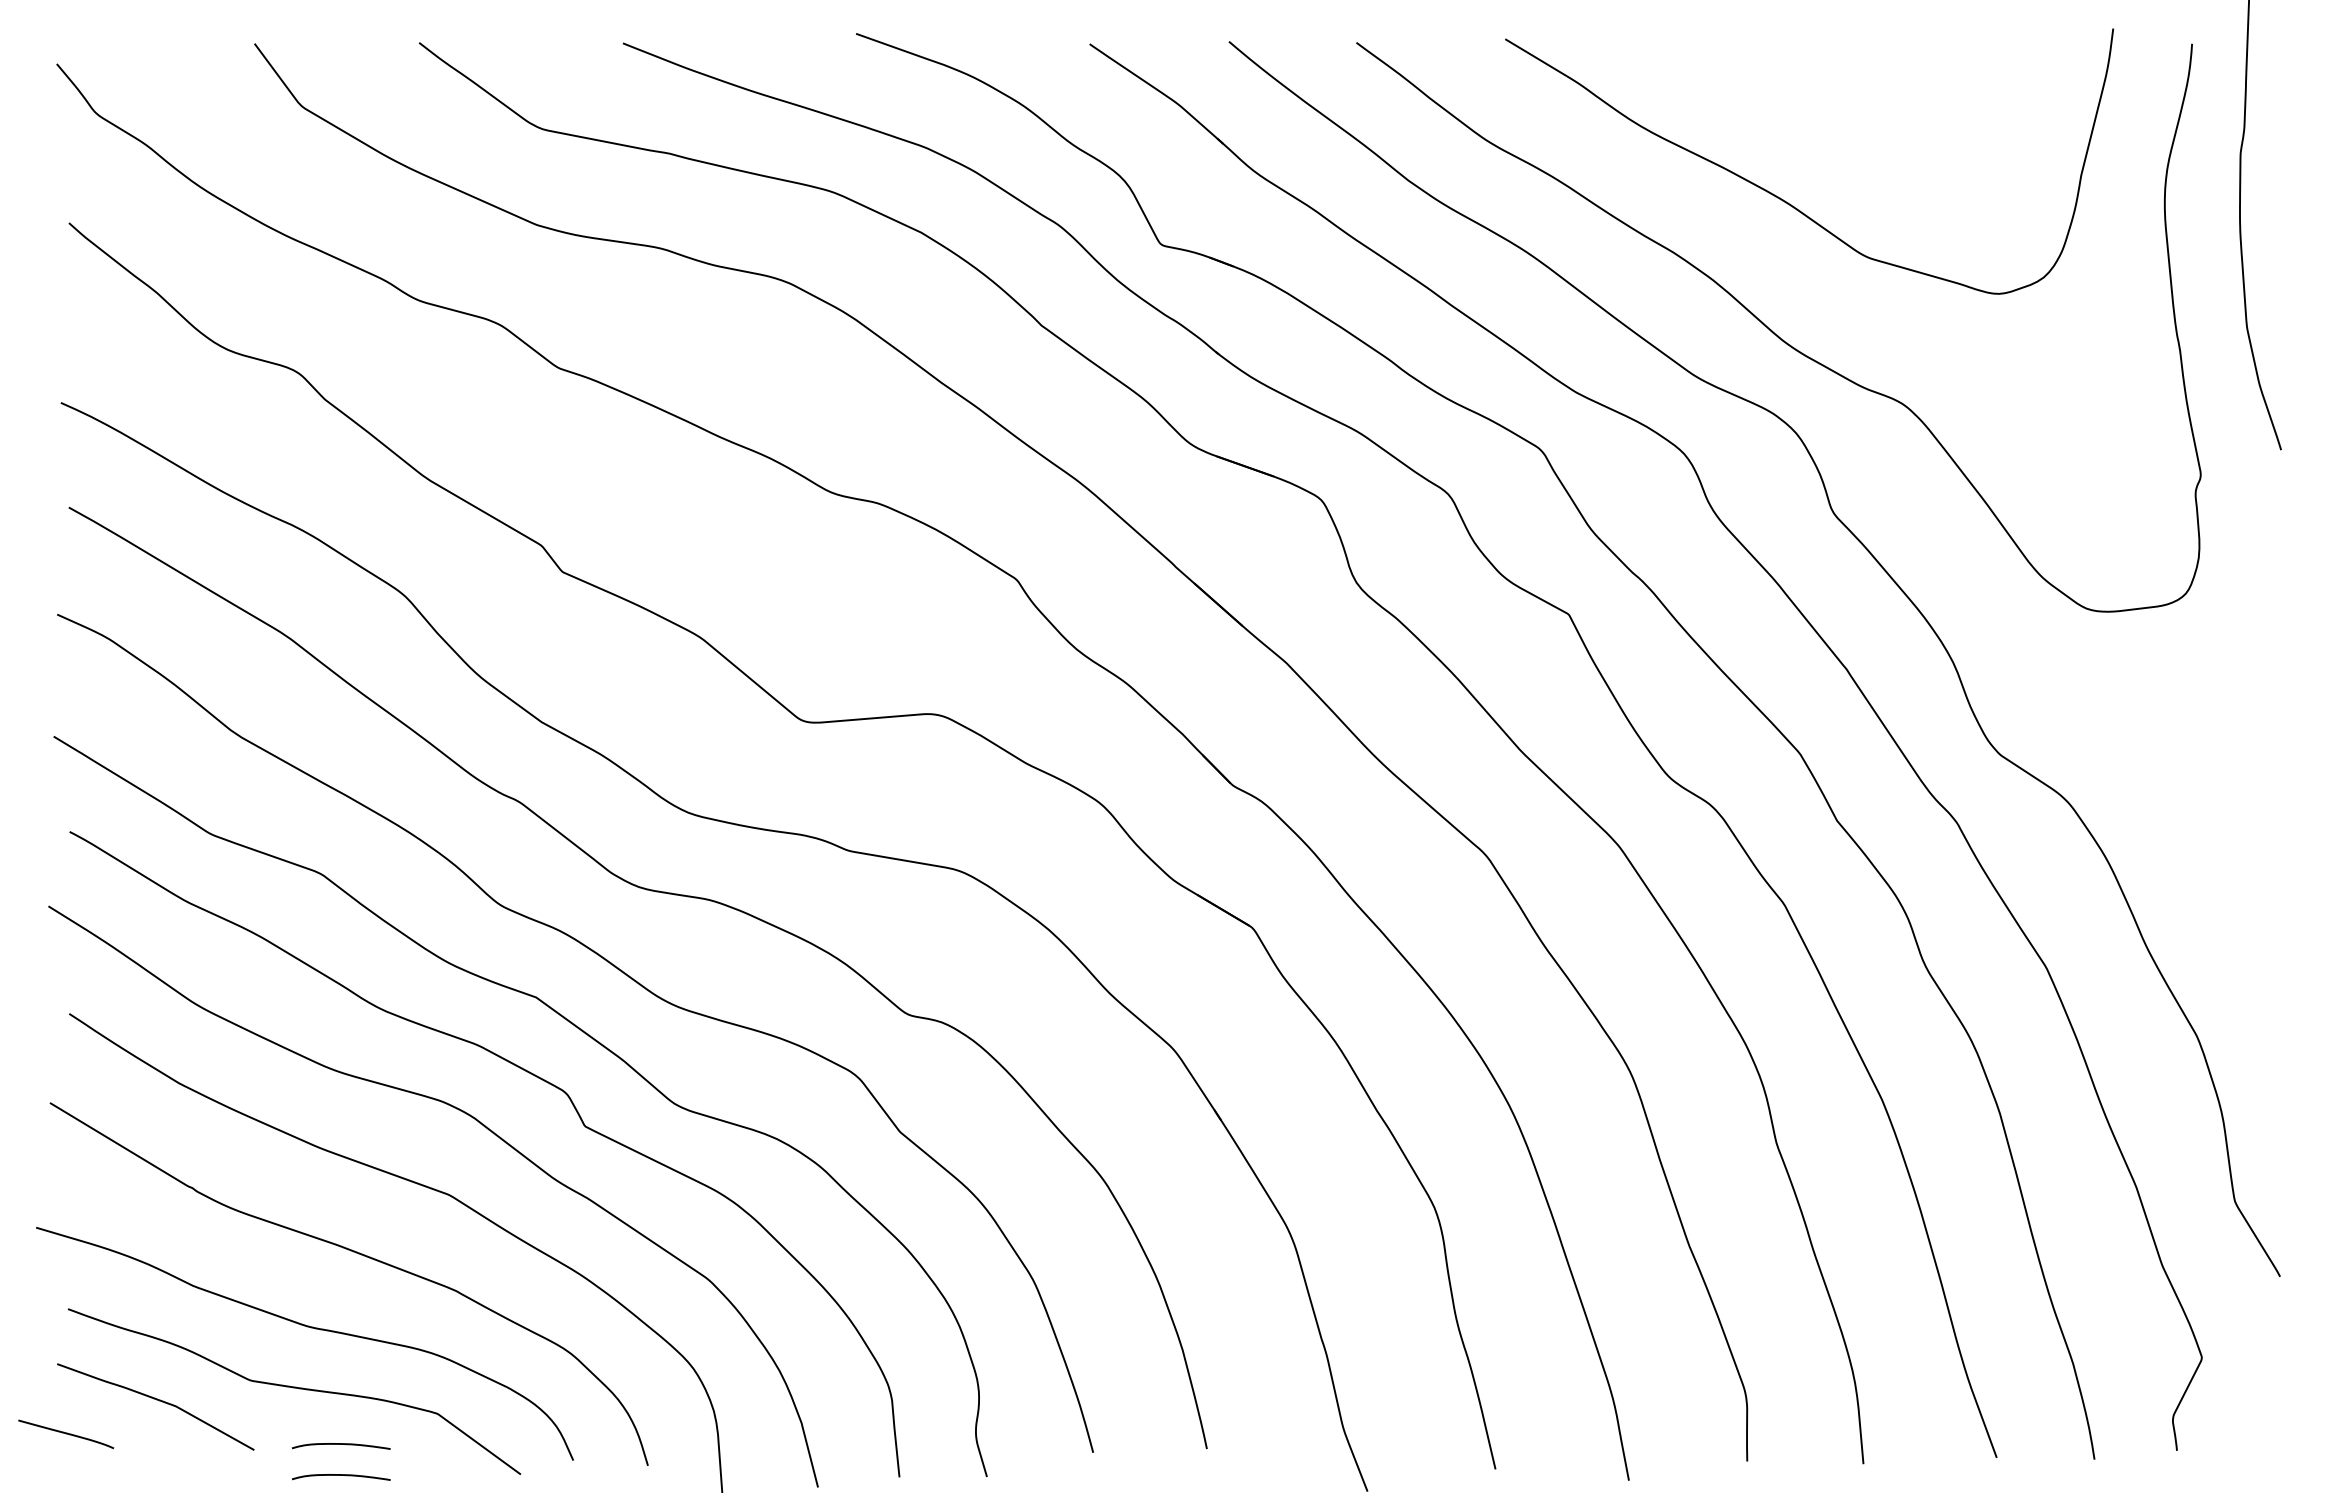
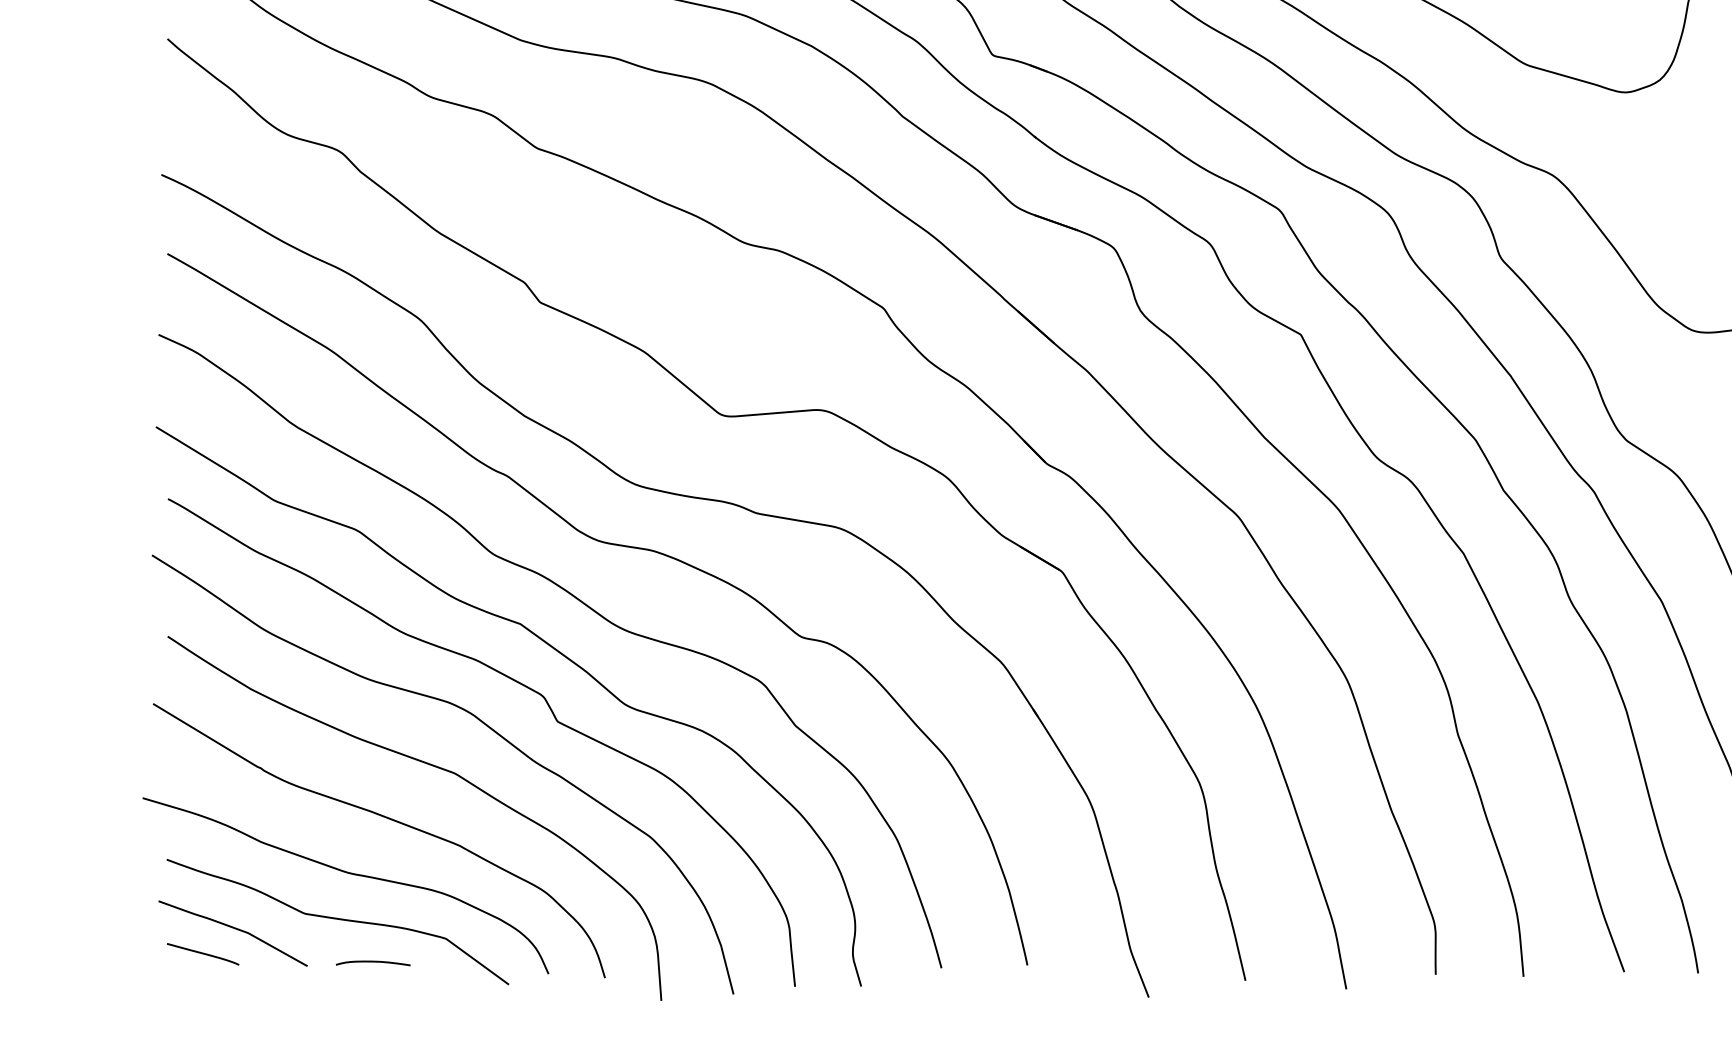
curve: (66, 1434) -> (203, 954), moved
curve: (341, 1475) -> (373, 985), removed

